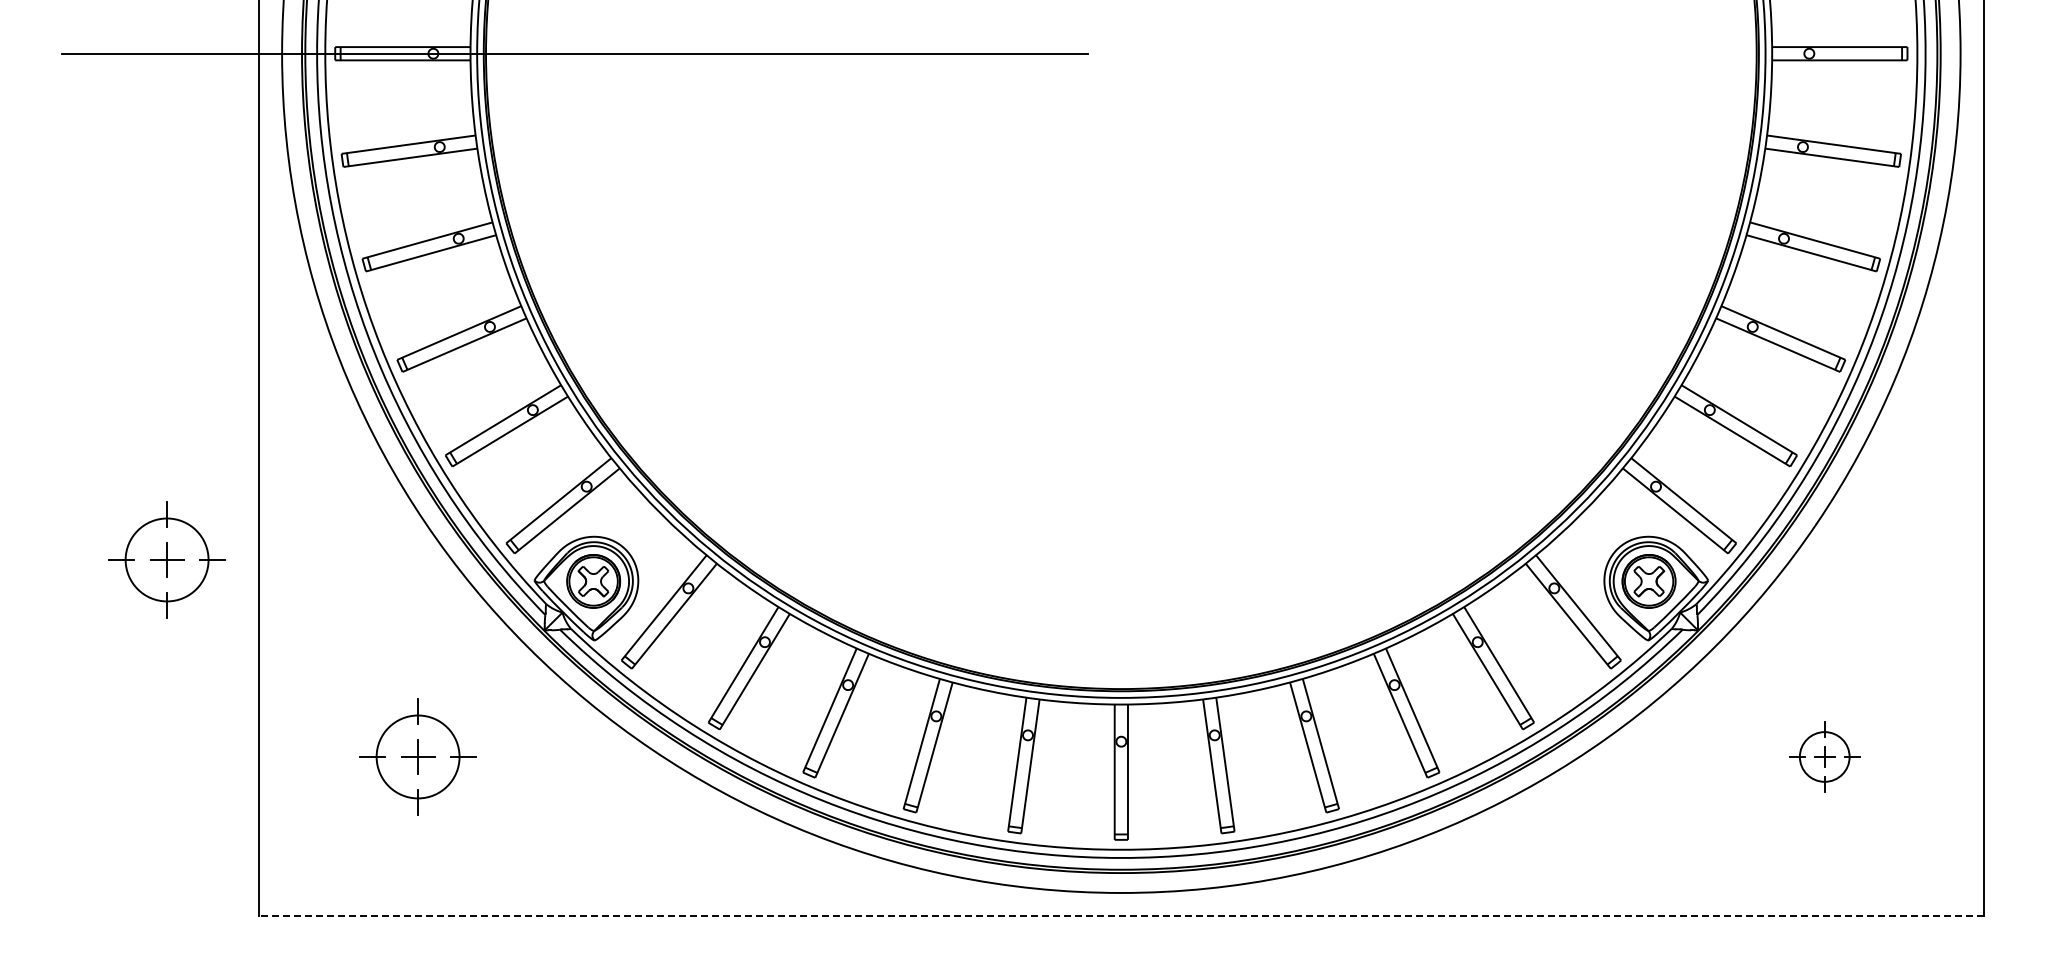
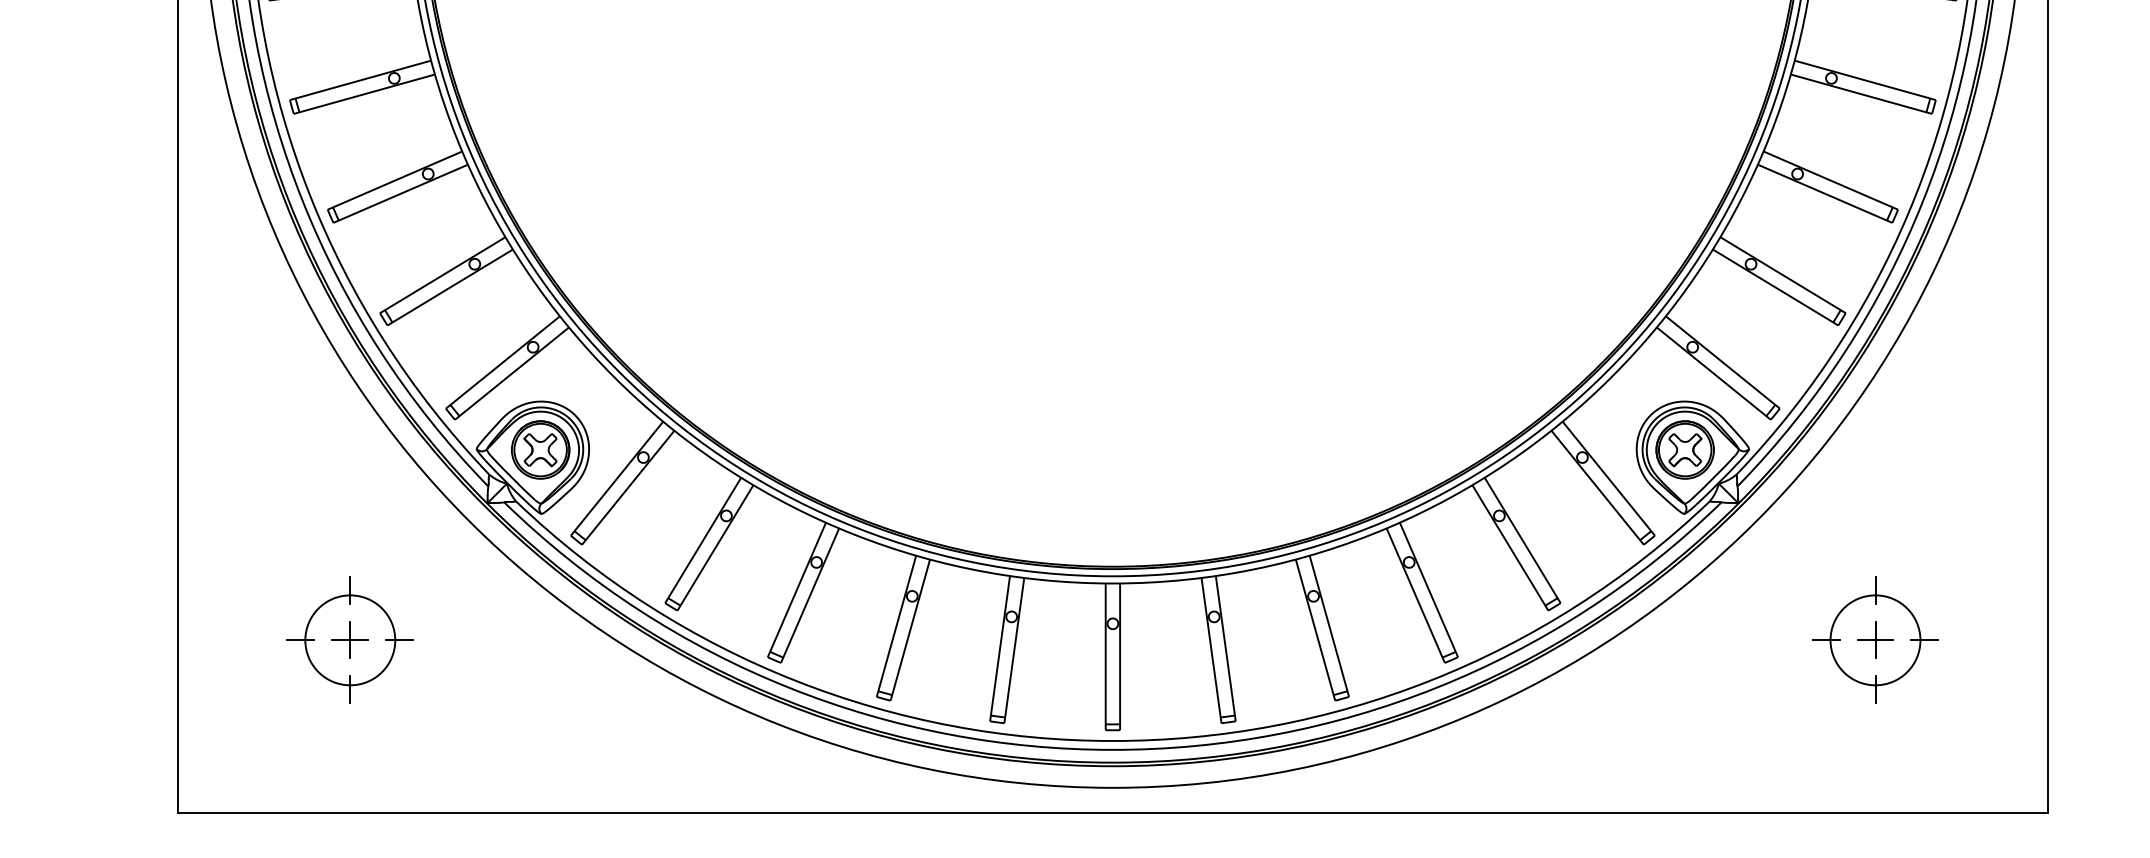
part: (166, 559) -> (77, 426), removed
part: (1824, 756) -> (1875, 639), size x1.67
line: (1120, 916) -> (1111, 813), dashed -> solid

